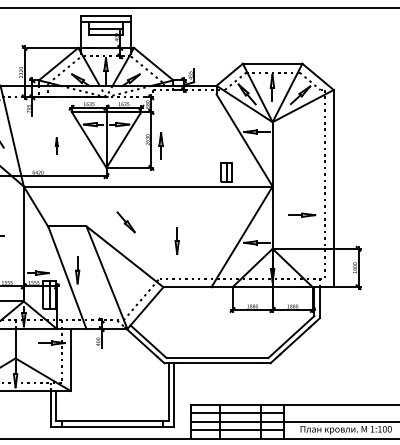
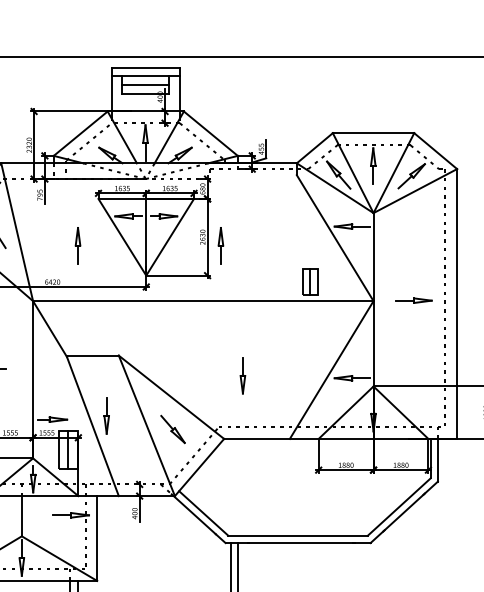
part: (56, 145) -> (77, 245), size x1.67
part: (302, 214) -> (414, 299), moved
part: (125, 222) -> (172, 429), moved

